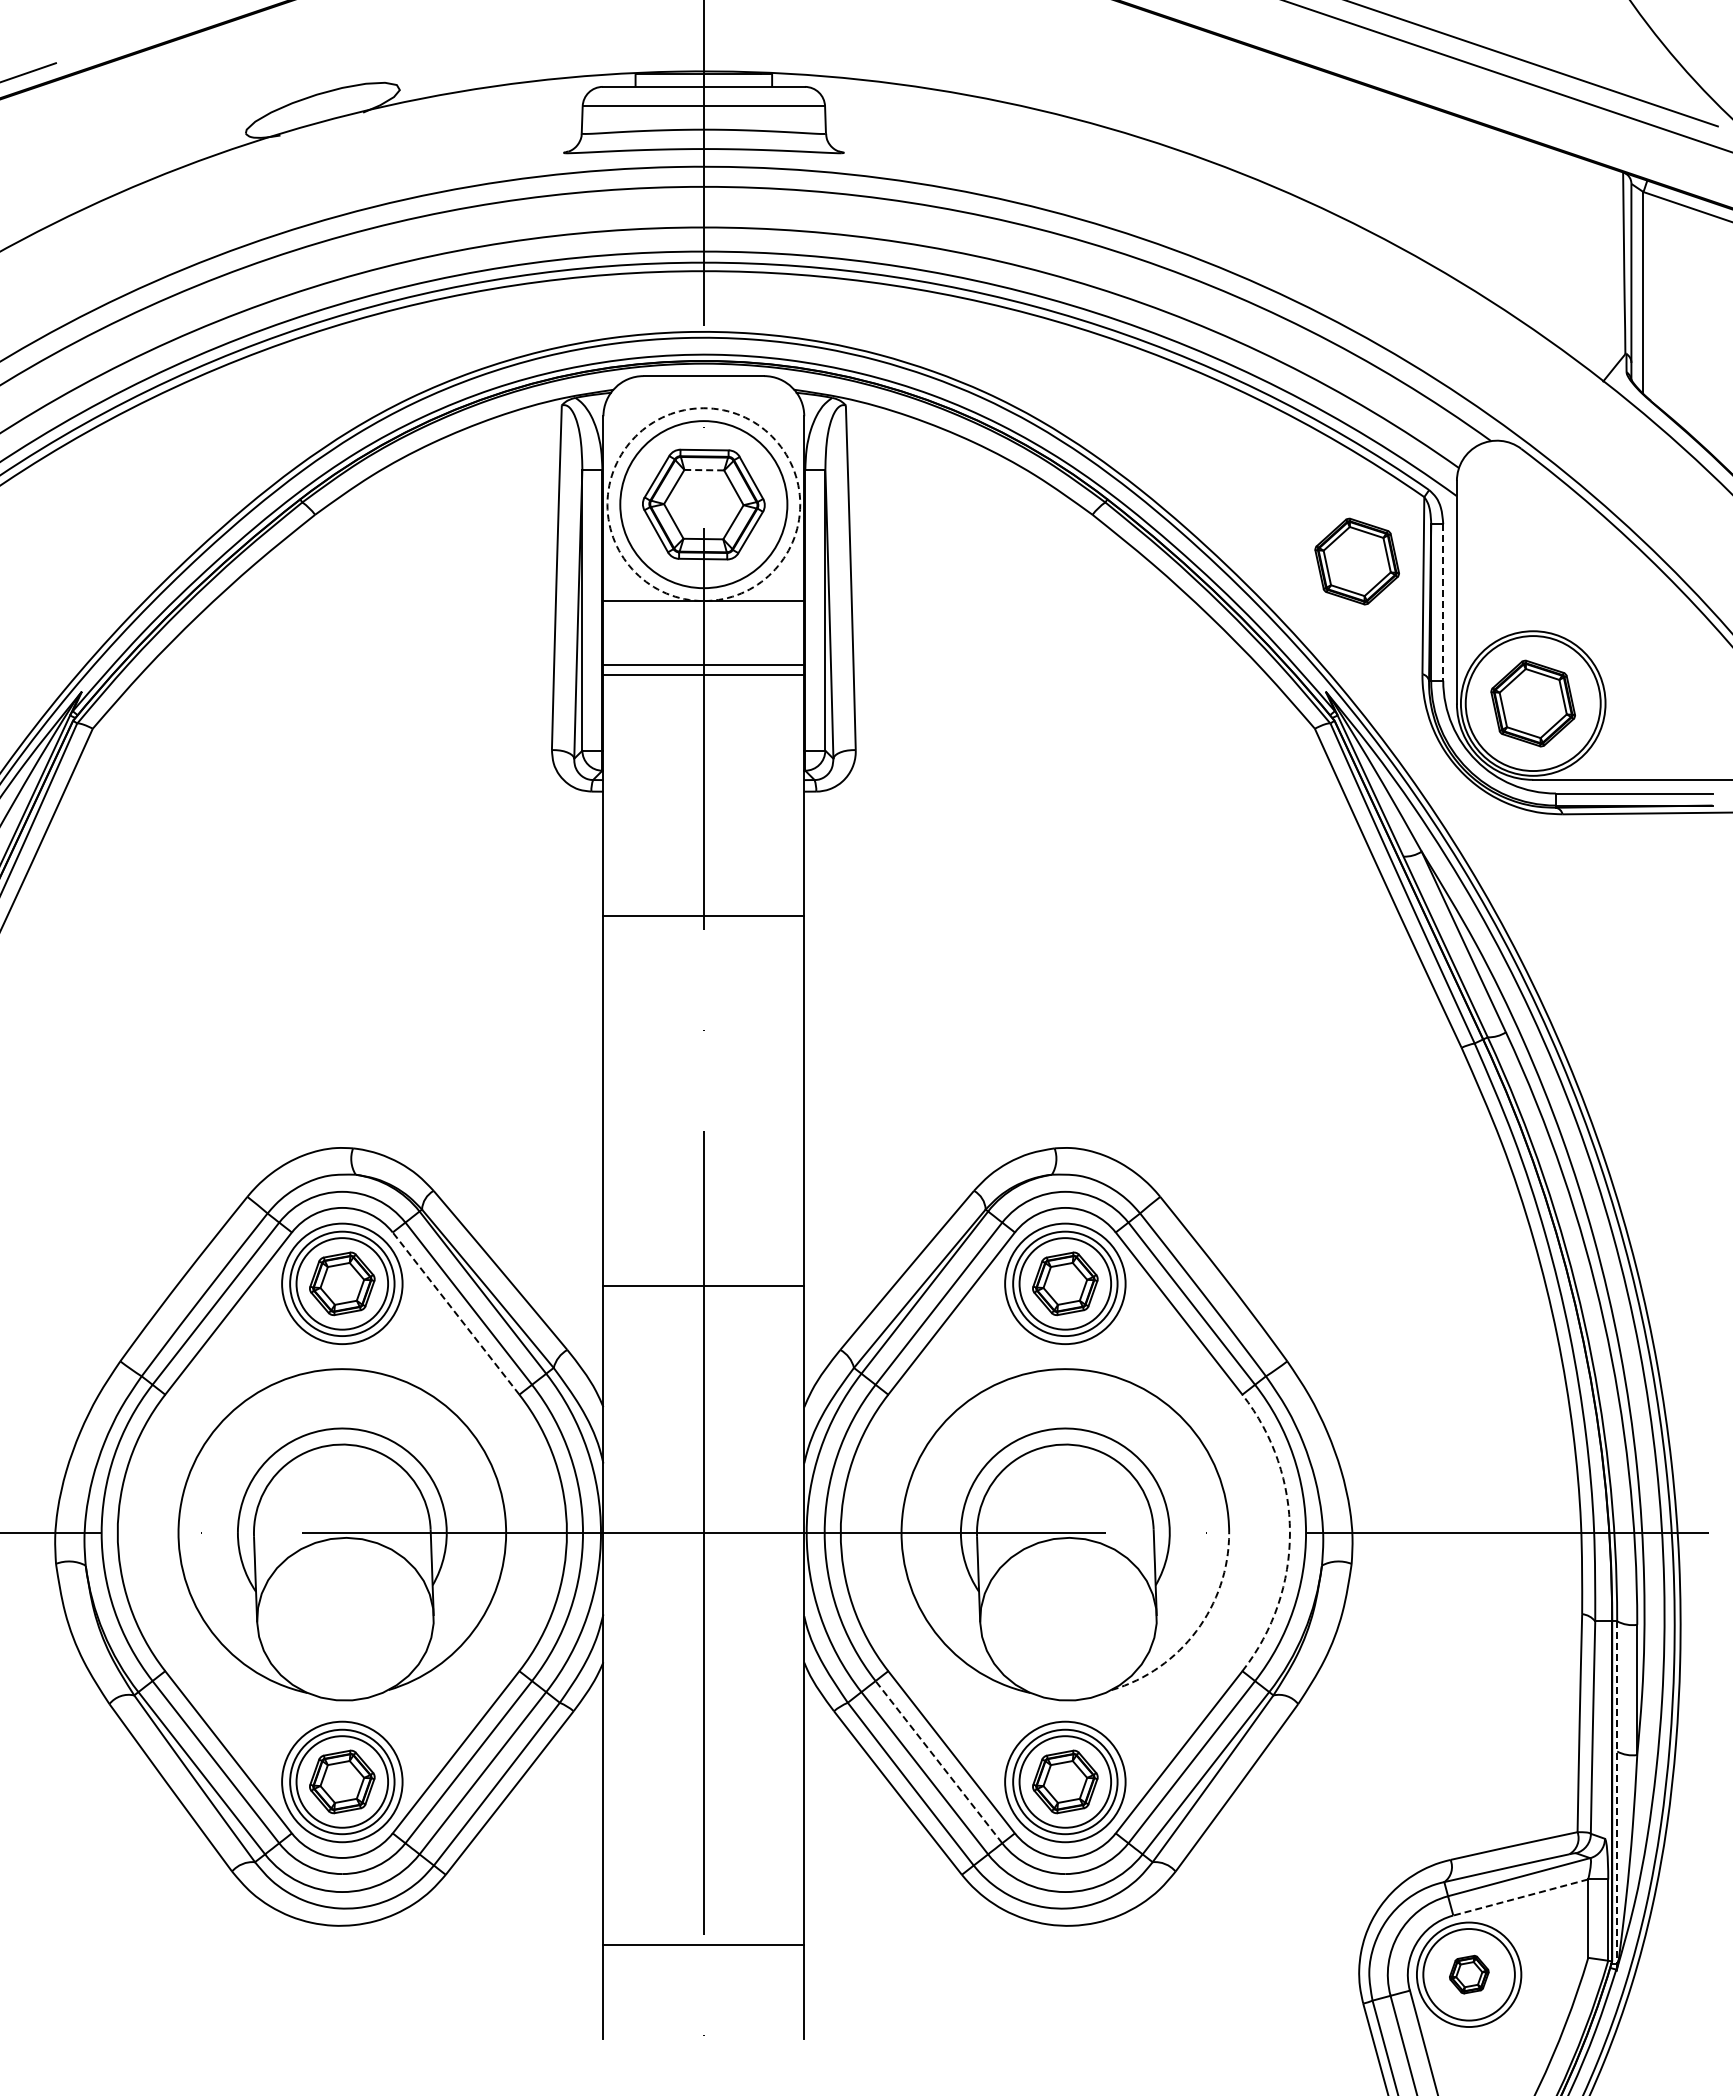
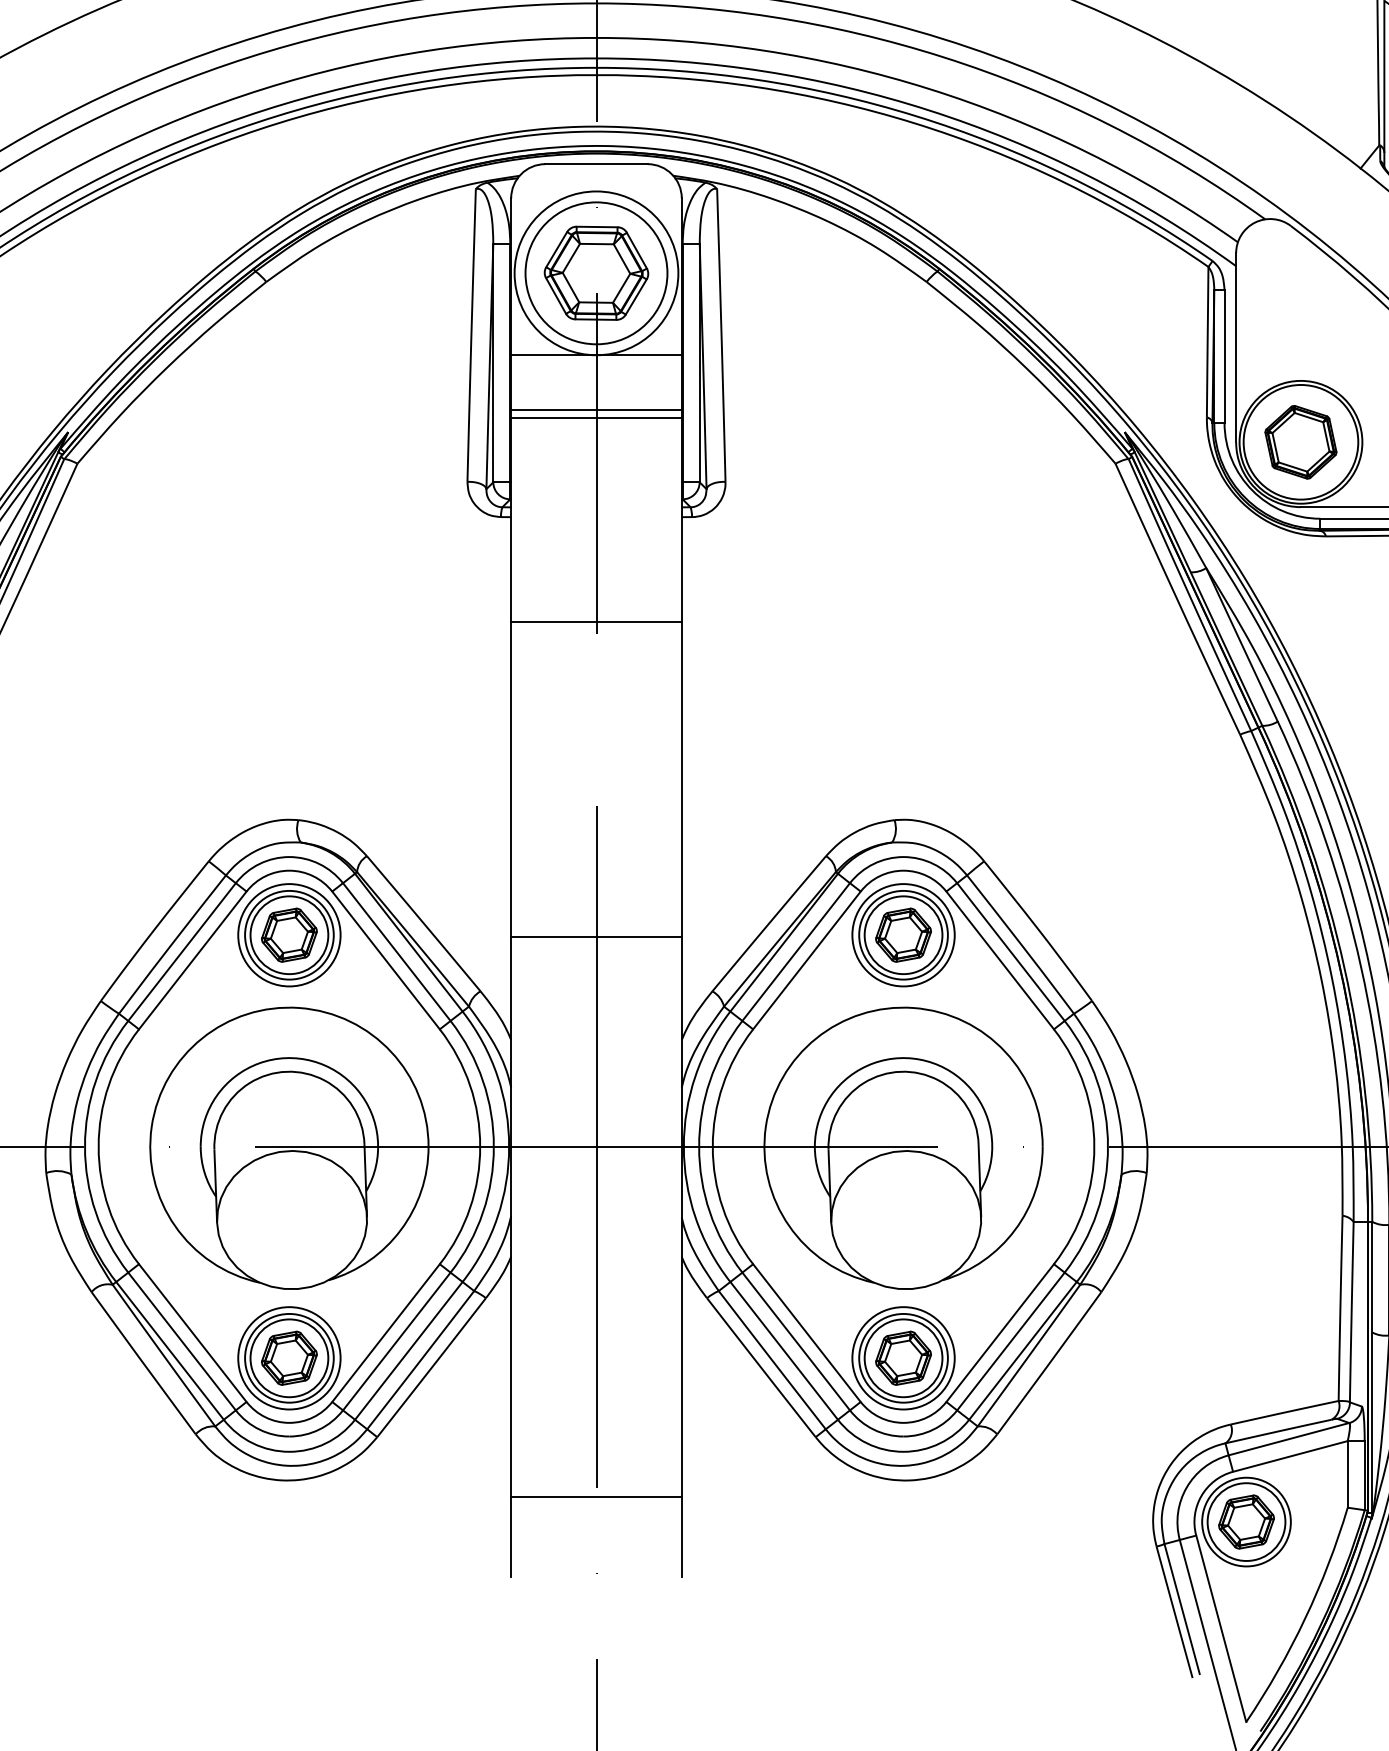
line: (704, 470) -> (597, 244), dashed -> solid
circle: (703, 504) -> (596, 273), dashed -> solid
part: (1356, 561) -> (1150, 321), removed
line: (1443, 602) -> (1224, 356), dashed -> solid
line: (456, 1313) -> (386, 960), dashed -> solid
arc: (1289, 1532) -> (1093, 1146), dashed -> solid
arc: (1196, 1631) -> (1014, 1230), dashed -> solid
line: (938, 1762) -> (795, 1341), dashed -> solid
line: (1617, 1793) -> (1372, 1368), dashed -> solid
line: (1520, 1897) -> (1290, 1456), dashed -> solid
part: (1469, 1974) -> (1246, 1521), size x1.67

